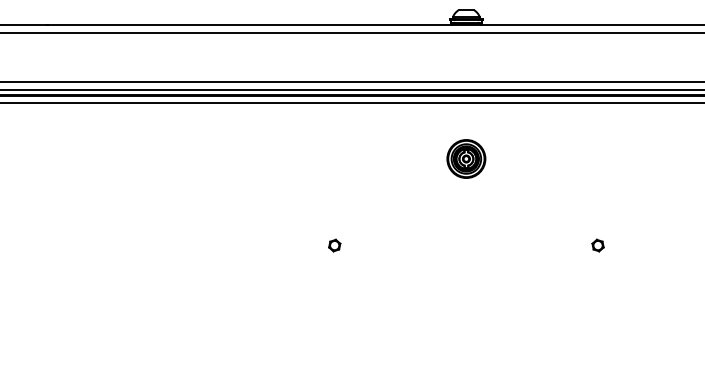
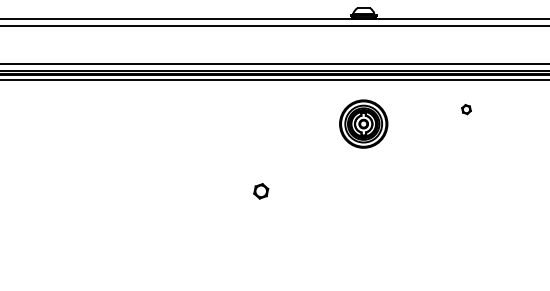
part: (465, 158) -> (363, 123), size x1.6
part: (333, 245) -> (260, 191), size x1.6
part: (598, 245) -> (466, 109), moved

